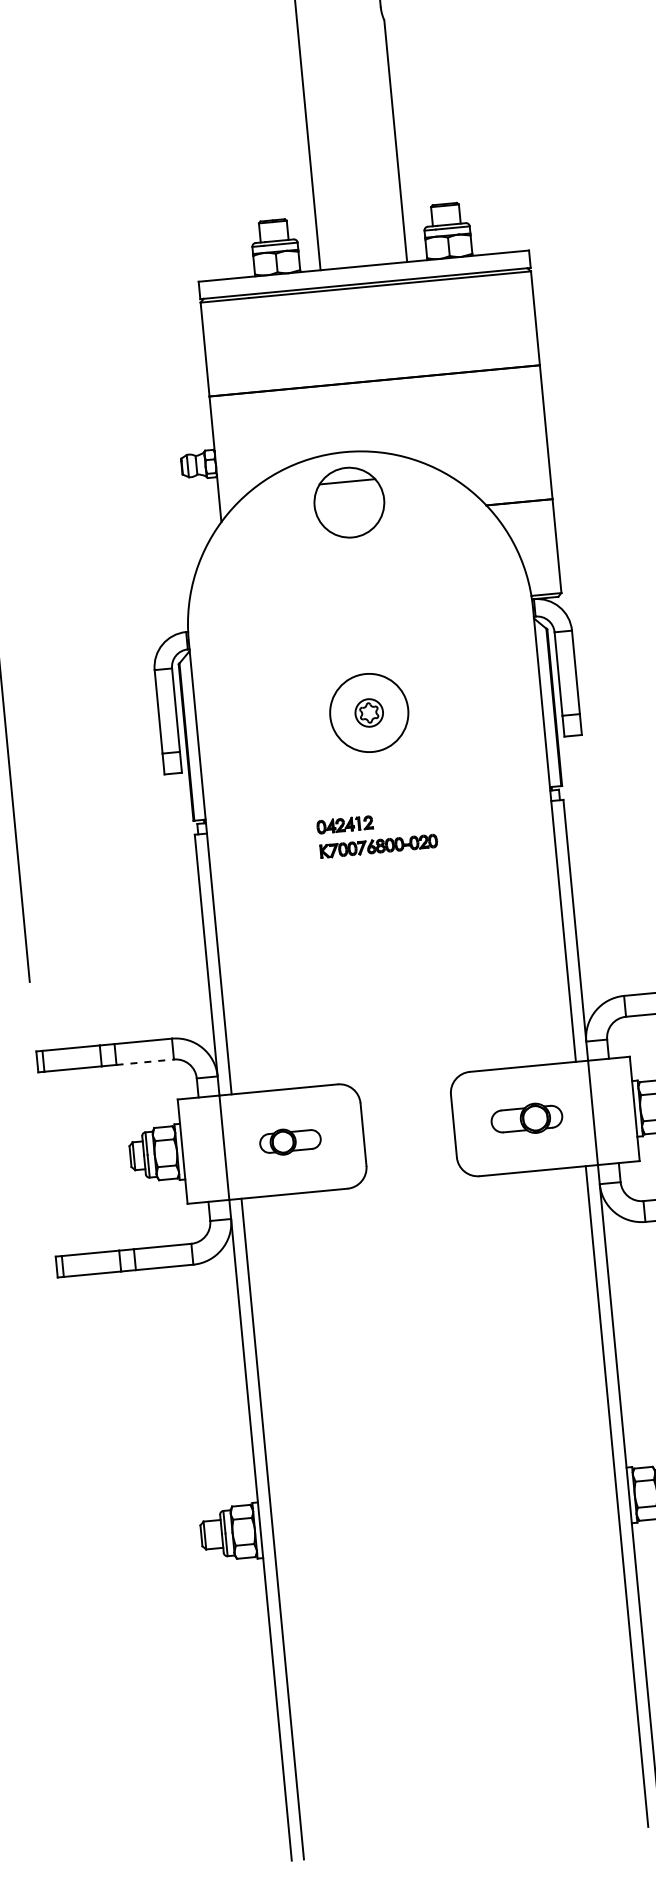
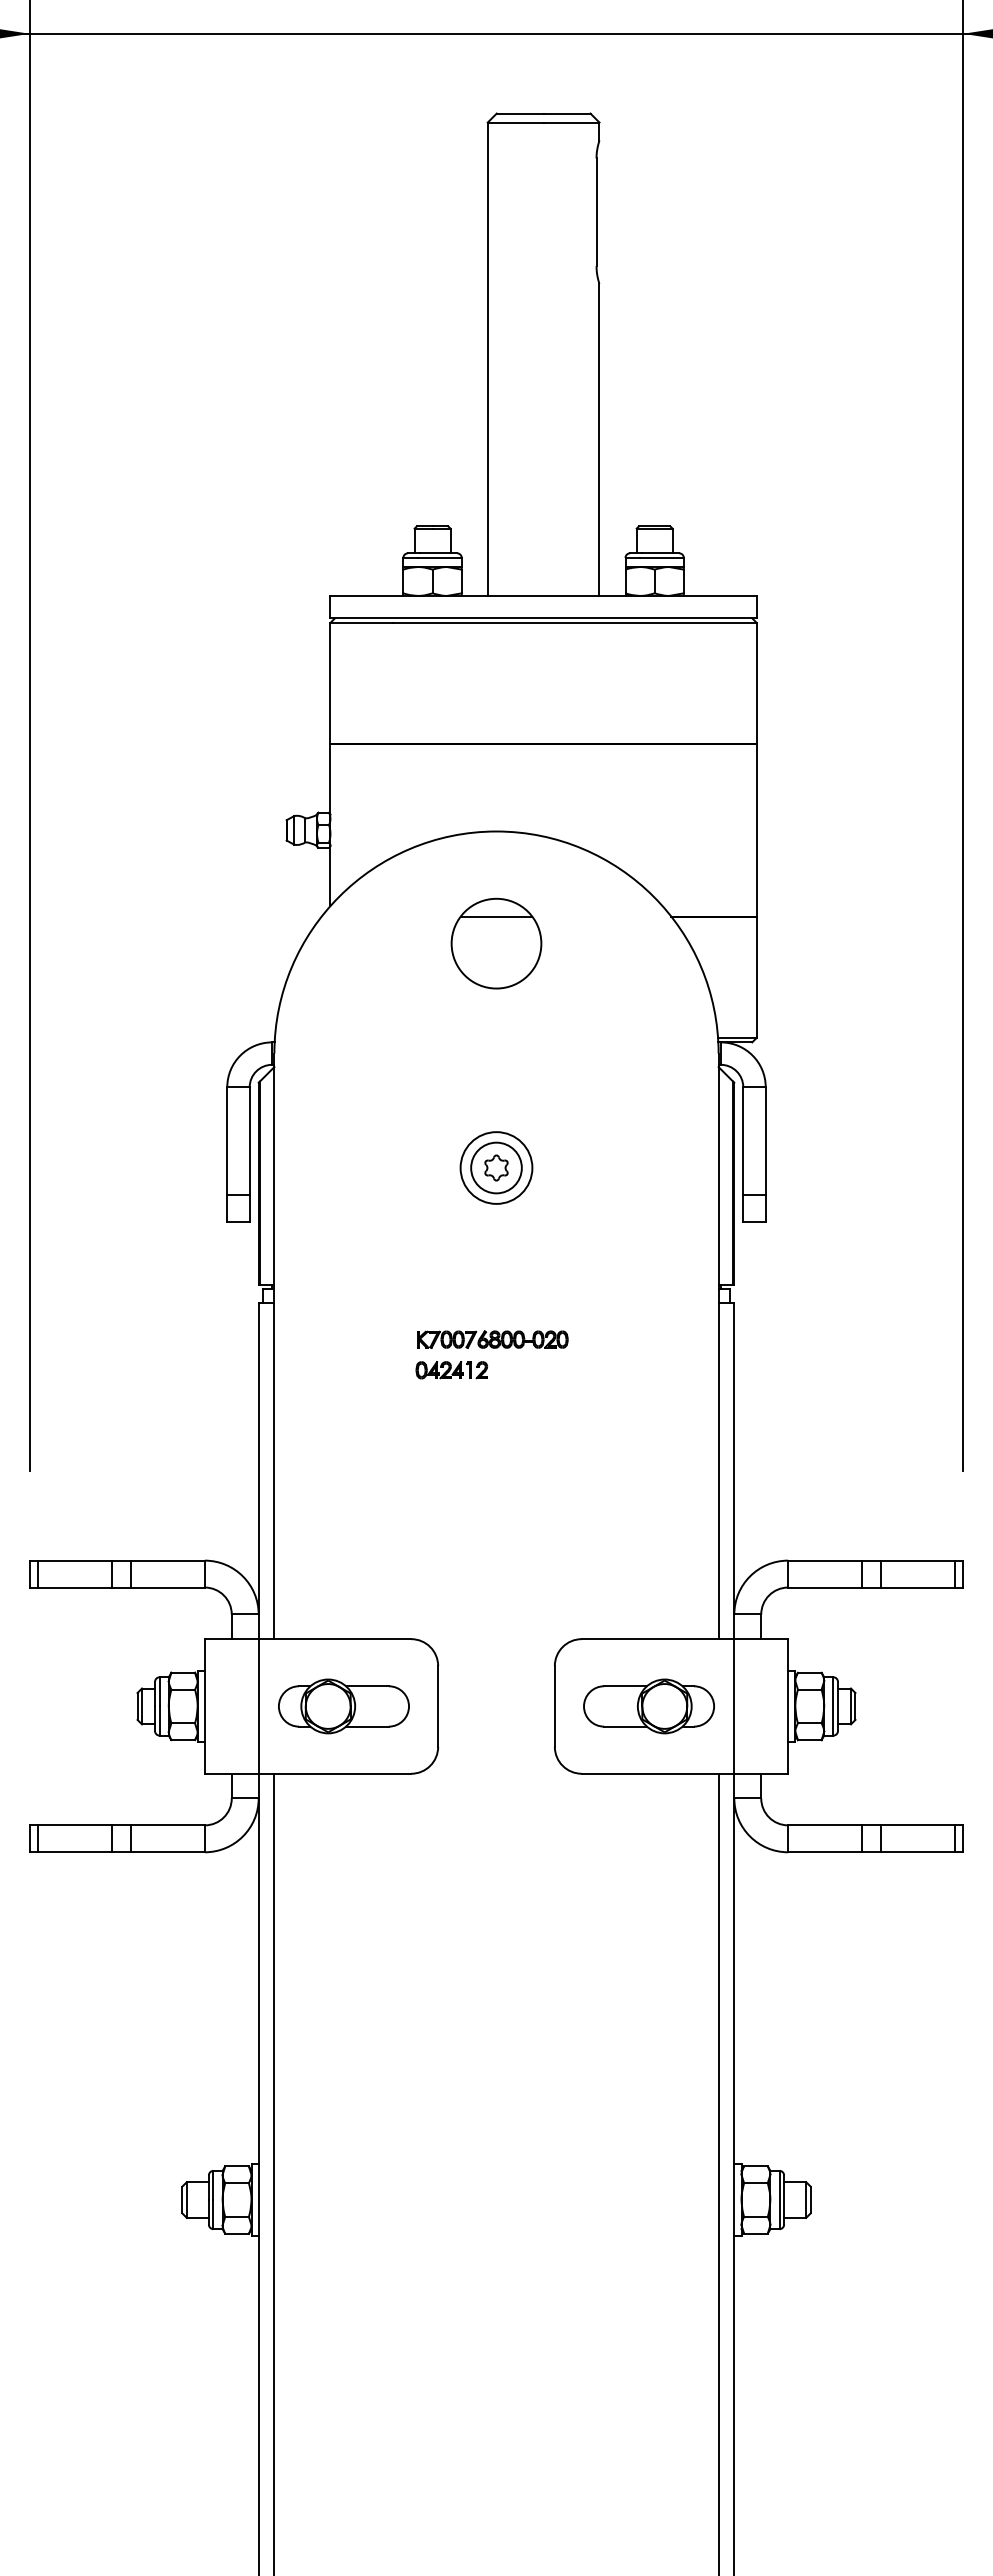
part: (349, 502) -> (496, 943), moved
circle: (369, 712) -> (496, 1167), size x0.71
circle: (369, 712) -> (496, 1167), size x1.43
part: (344, 825) -> (451, 1370), moved
line: (145, 1062) -> (168, 1587), dashed -> solid
part: (526, 1119) -> (648, 1706), size x1.43
part: (290, 1141) -> (343, 1706), size x1.67

